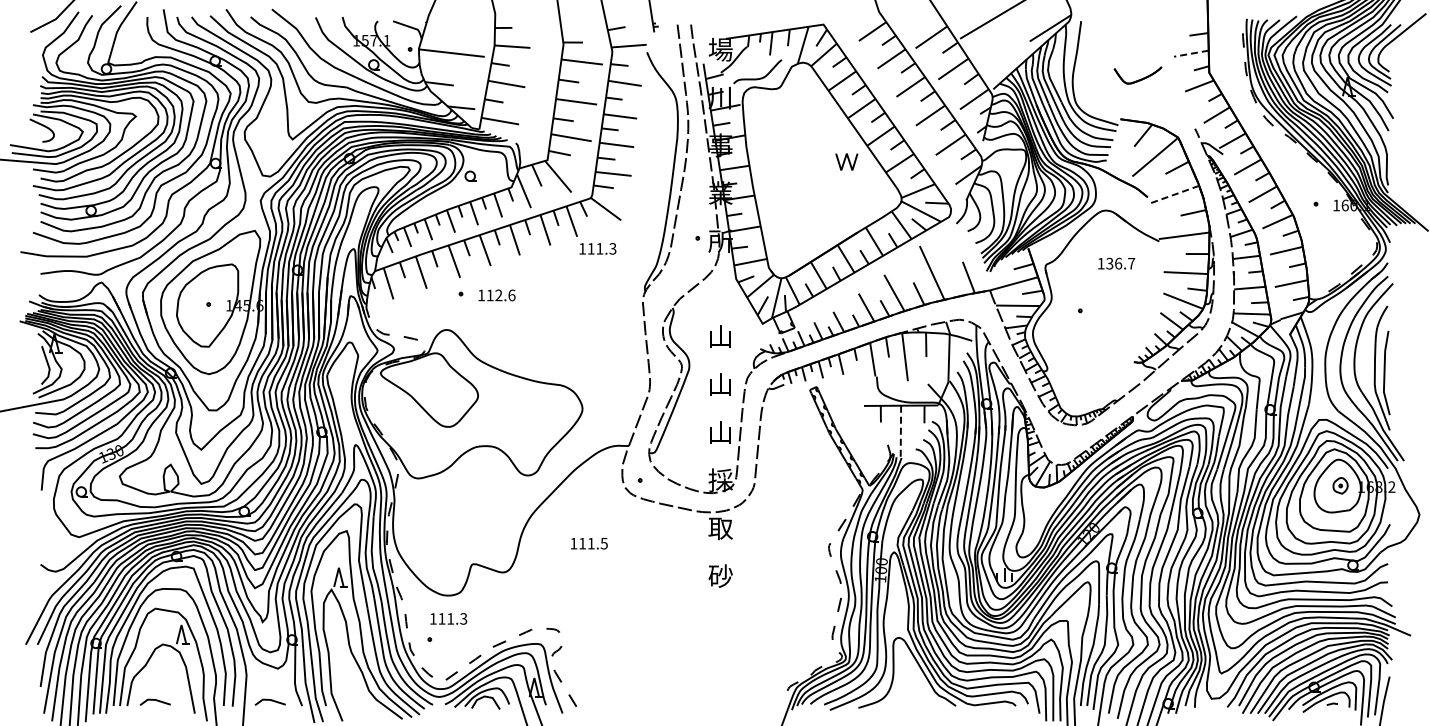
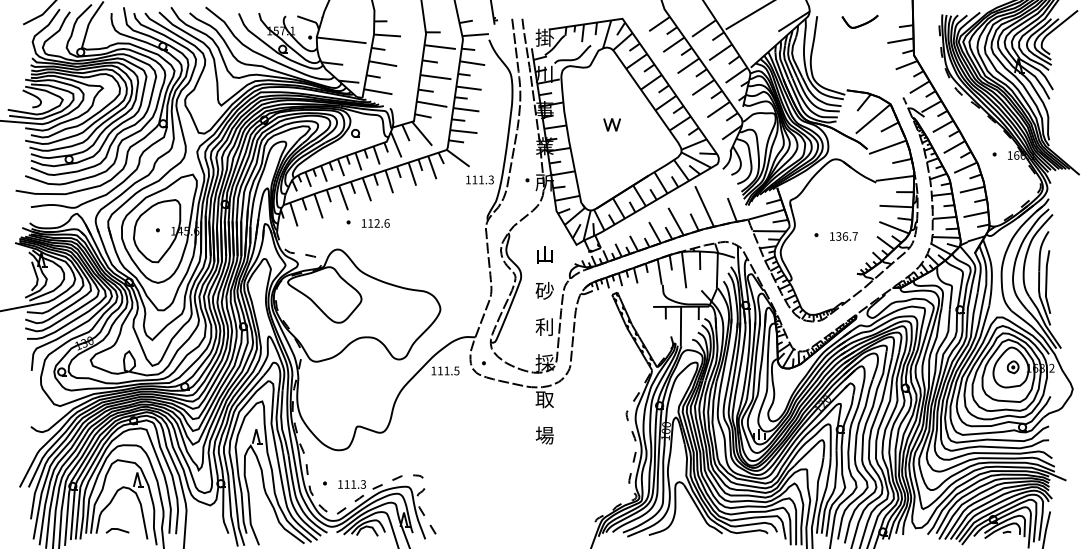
text: (720, 49) -> (544, 37), 場 -> 掛
line: (1191, 53) -> (900, 40), dashed -> solid
part: (1137, 75) -> (859, 21), moved
part: (846, 161) -> (611, 124), moved
line: (1174, 194) -> (887, 147), dashed -> solid
text: (597, 248) -> (479, 179), moved
text: (1116, 263) -> (843, 236), moved
text: (720, 384) -> (544, 290), 山 -> 砂
text: (719, 432) -> (543, 327), 山 -> 利
line: (900, 432) -> (680, 327), dashed -> solid
text: (589, 543) -> (445, 370), moved
text: (720, 575) -> (544, 435), 砂 -> 場
text: (448, 618) -> (351, 484), moved
line: (269, 700) -> (203, 529), removed

